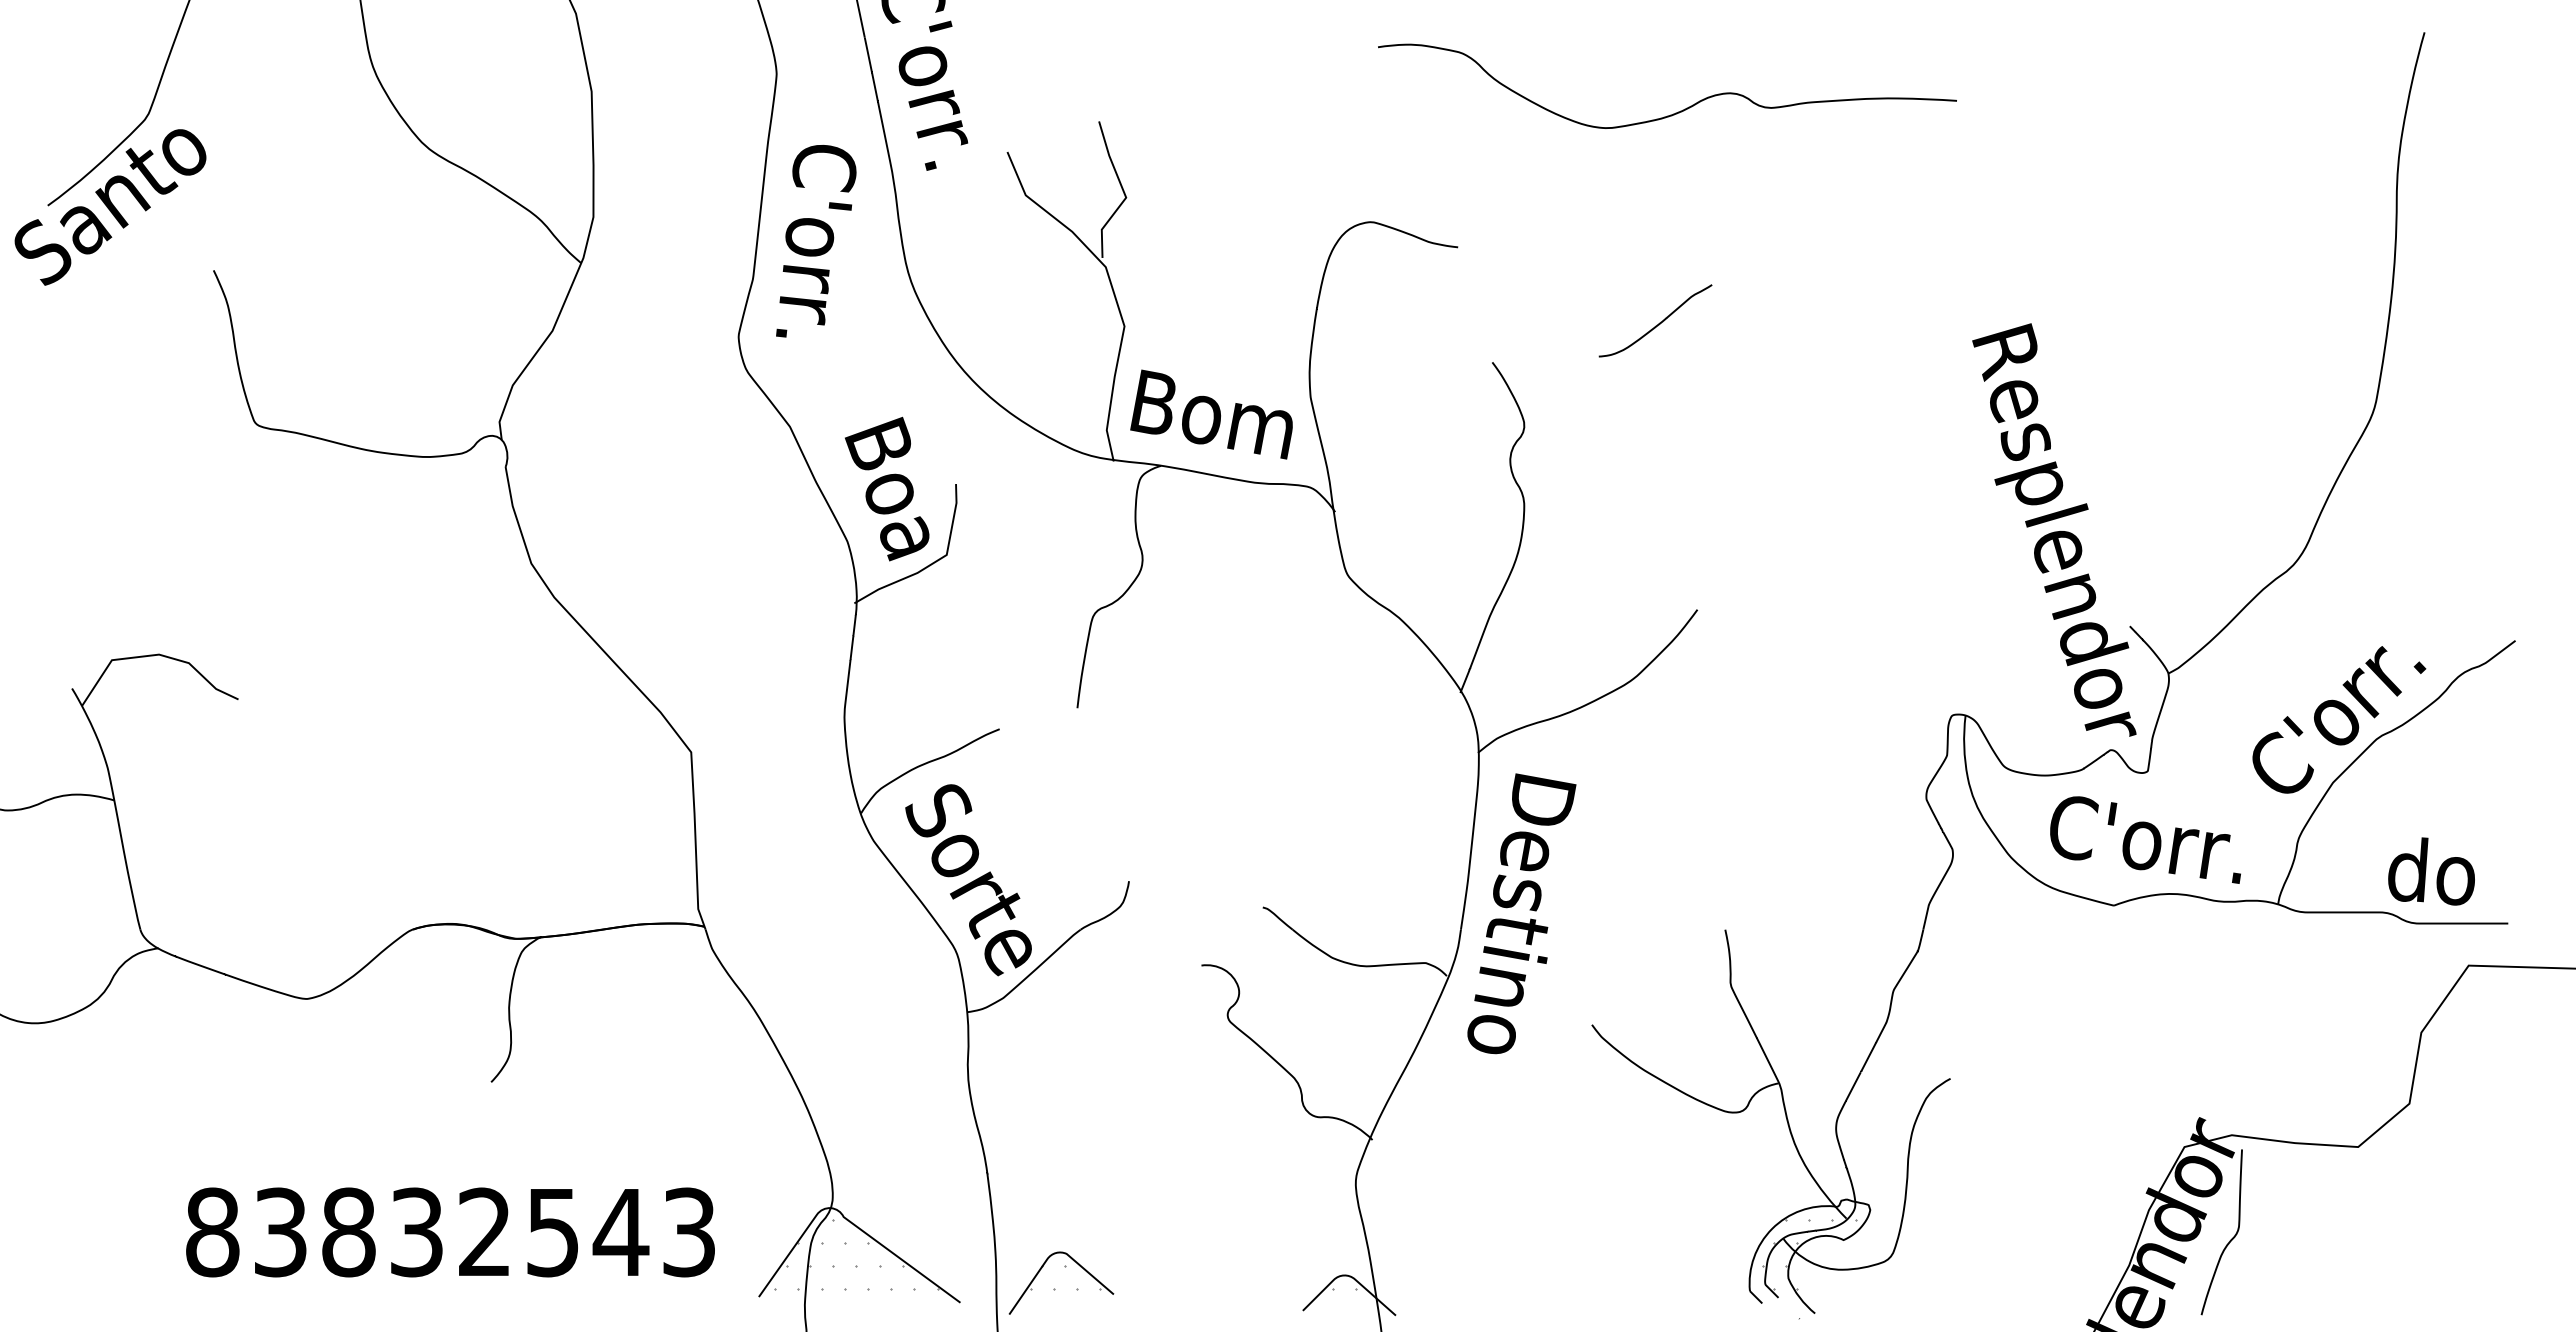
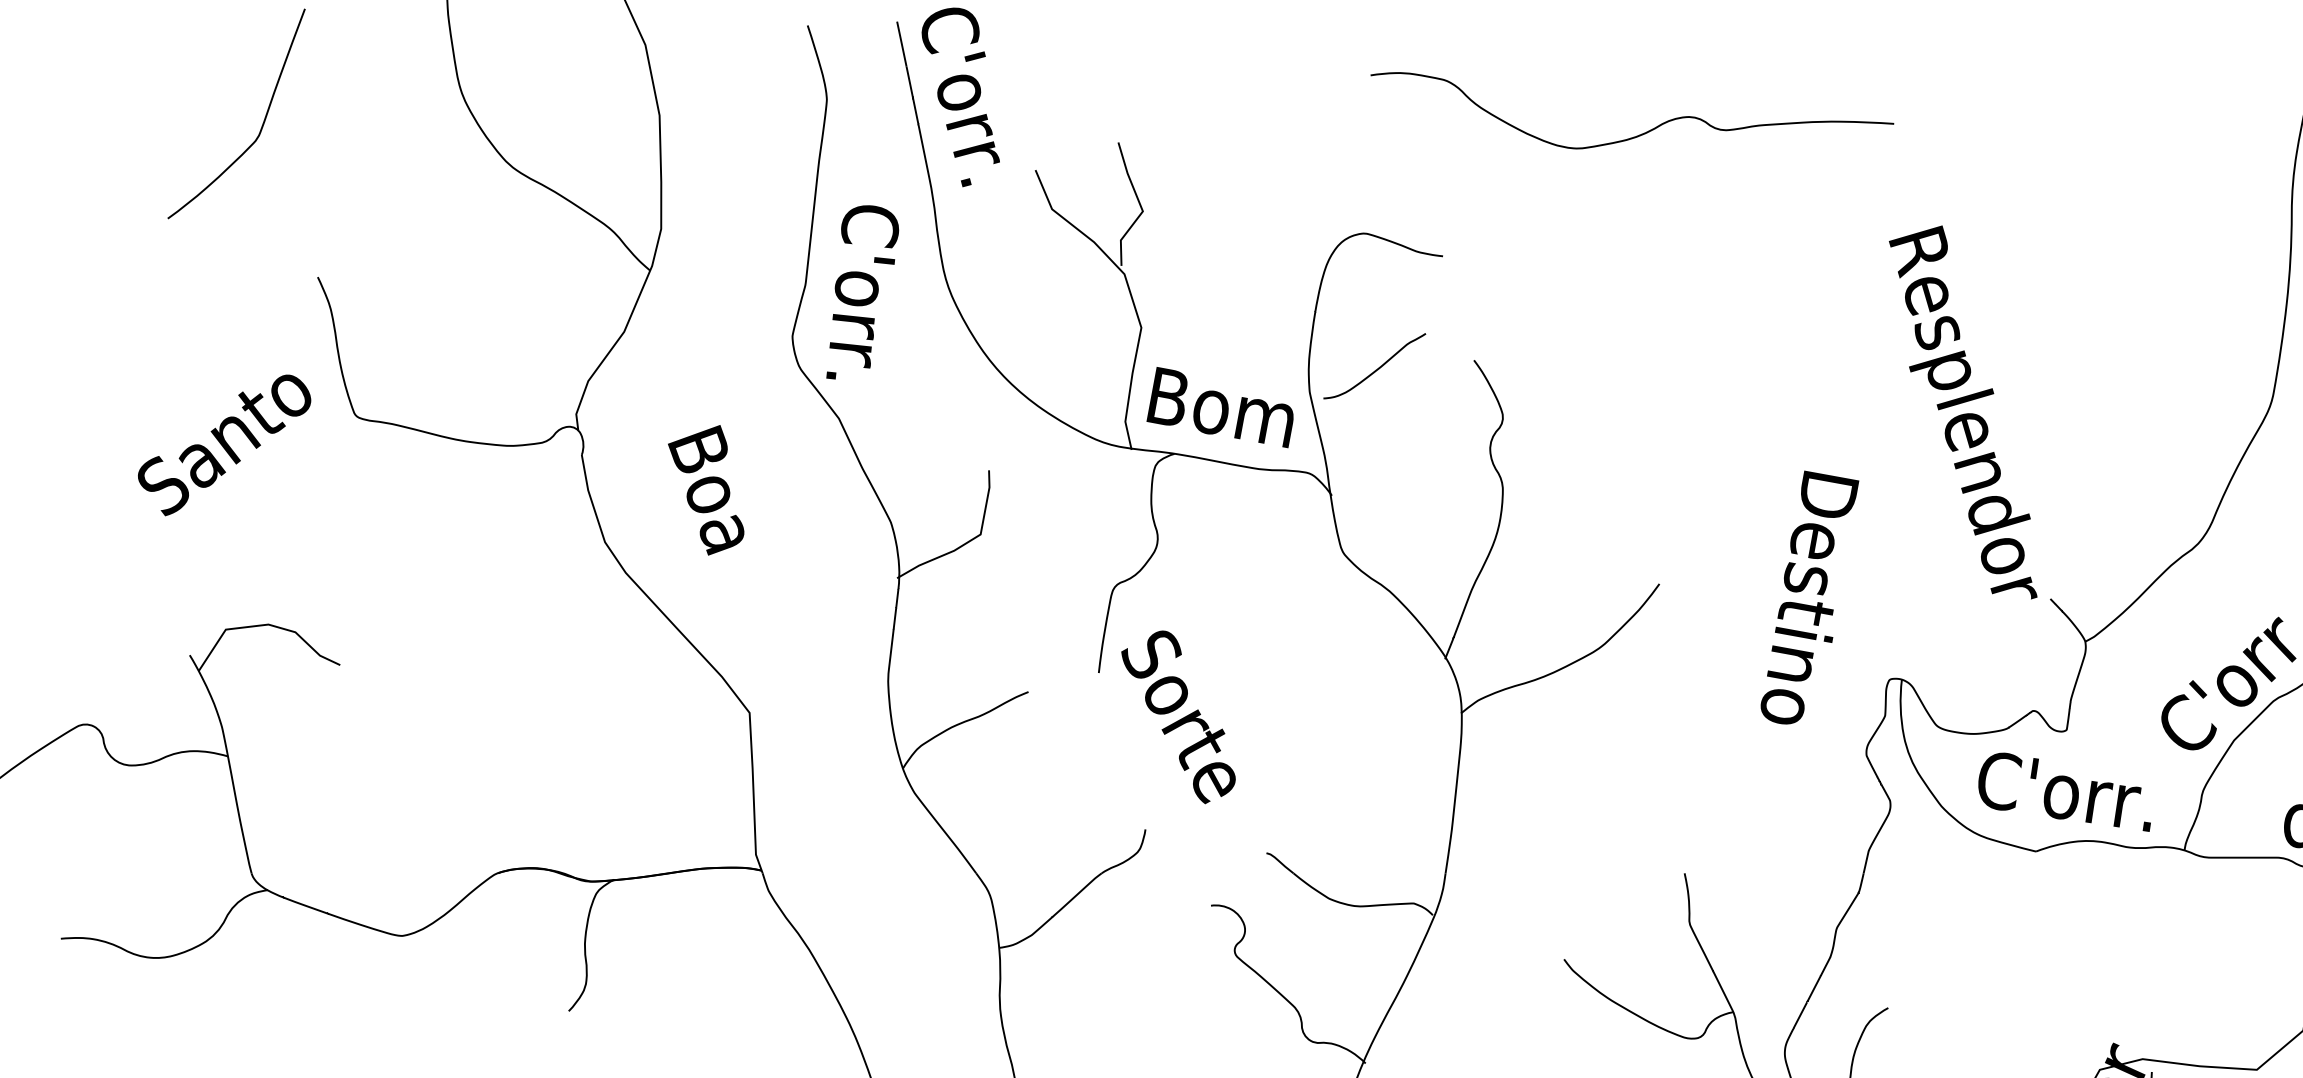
text: (110, 207) -> (224, 445), moved
text: (816, 241) -> (862, 292), moved
curve: (1658, 323) -> (1377, 368), moved
text: (887, 488) -> (706, 489), moved
text: (2054, 529) -> (1963, 411), moved
text: (968, 880) -> (1178, 717), moved
text: (1521, 913) -> (1809, 597), moved

